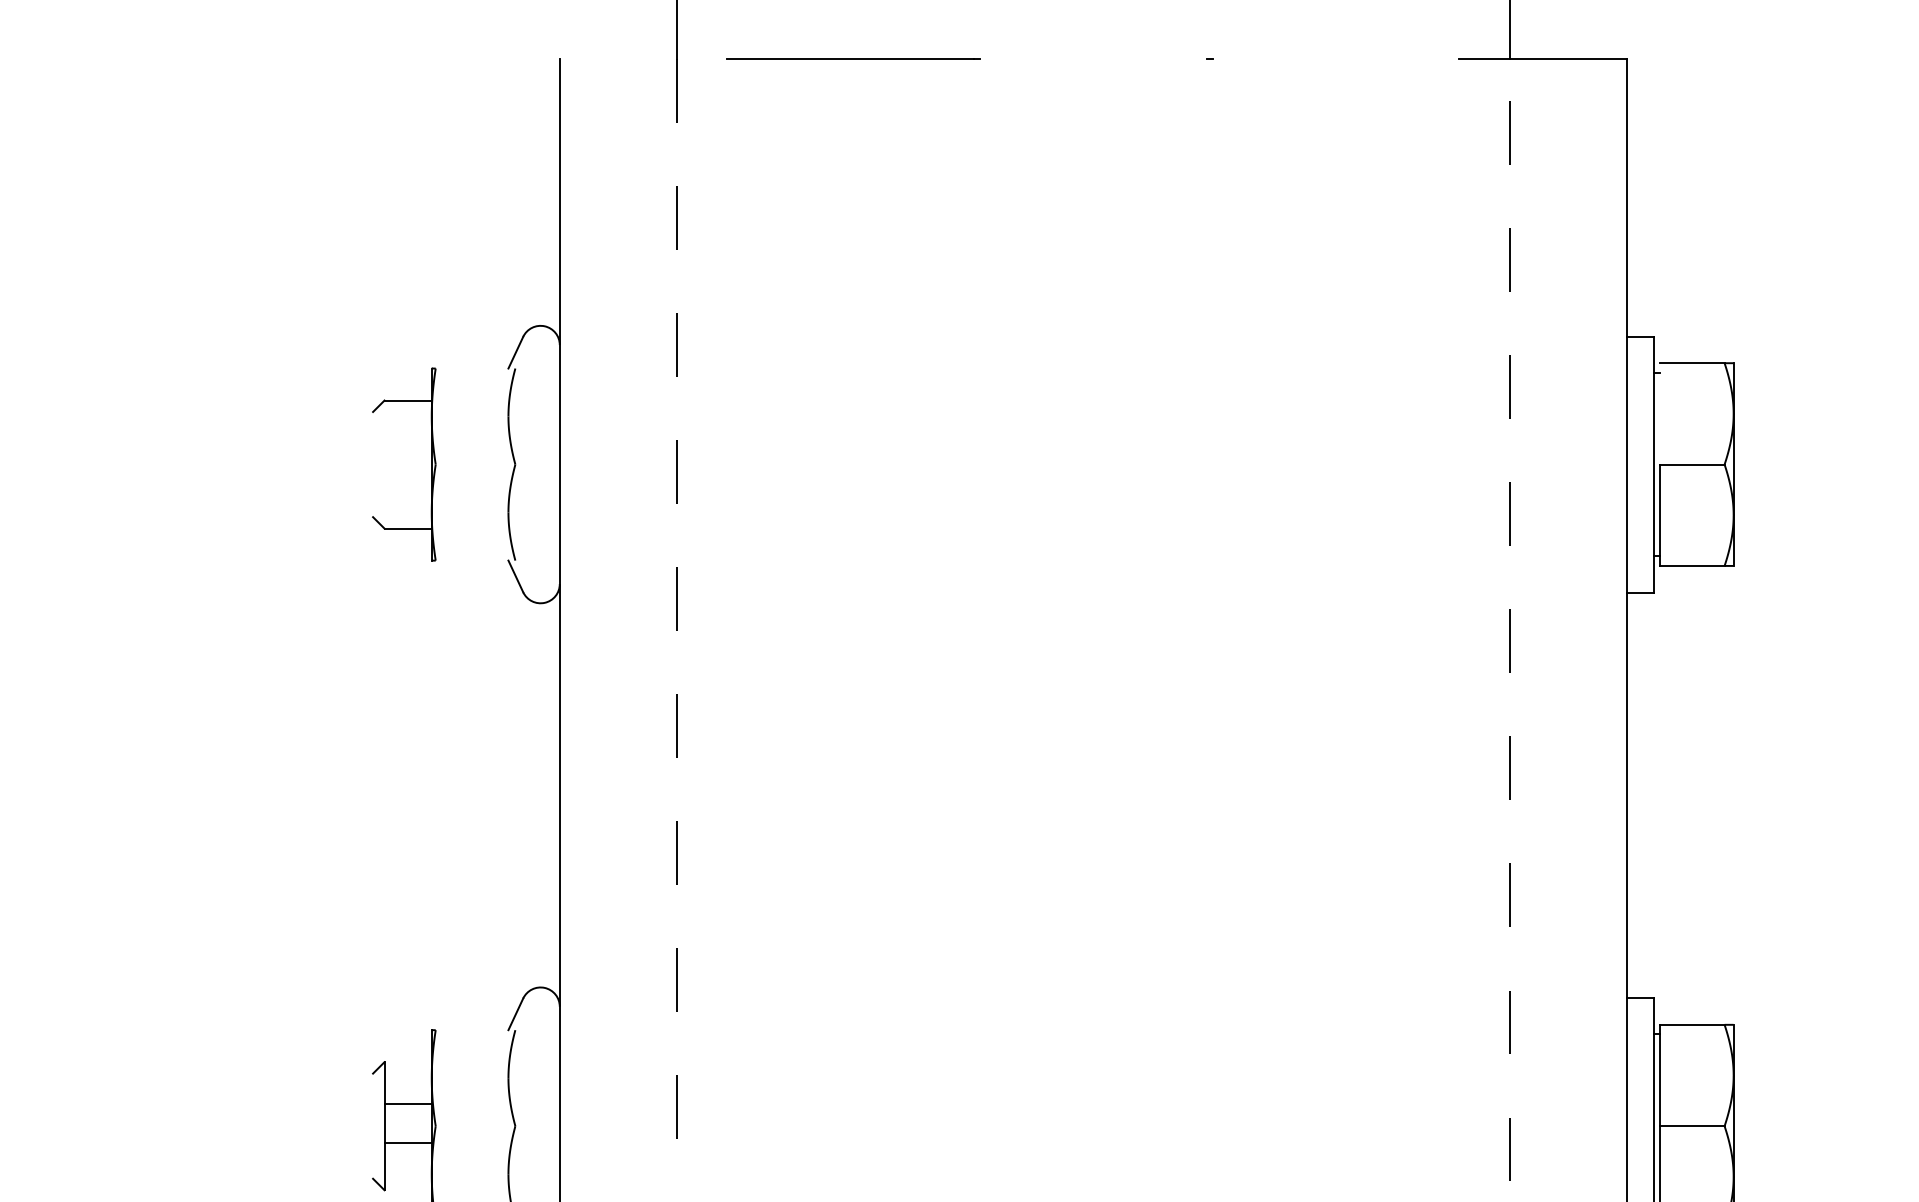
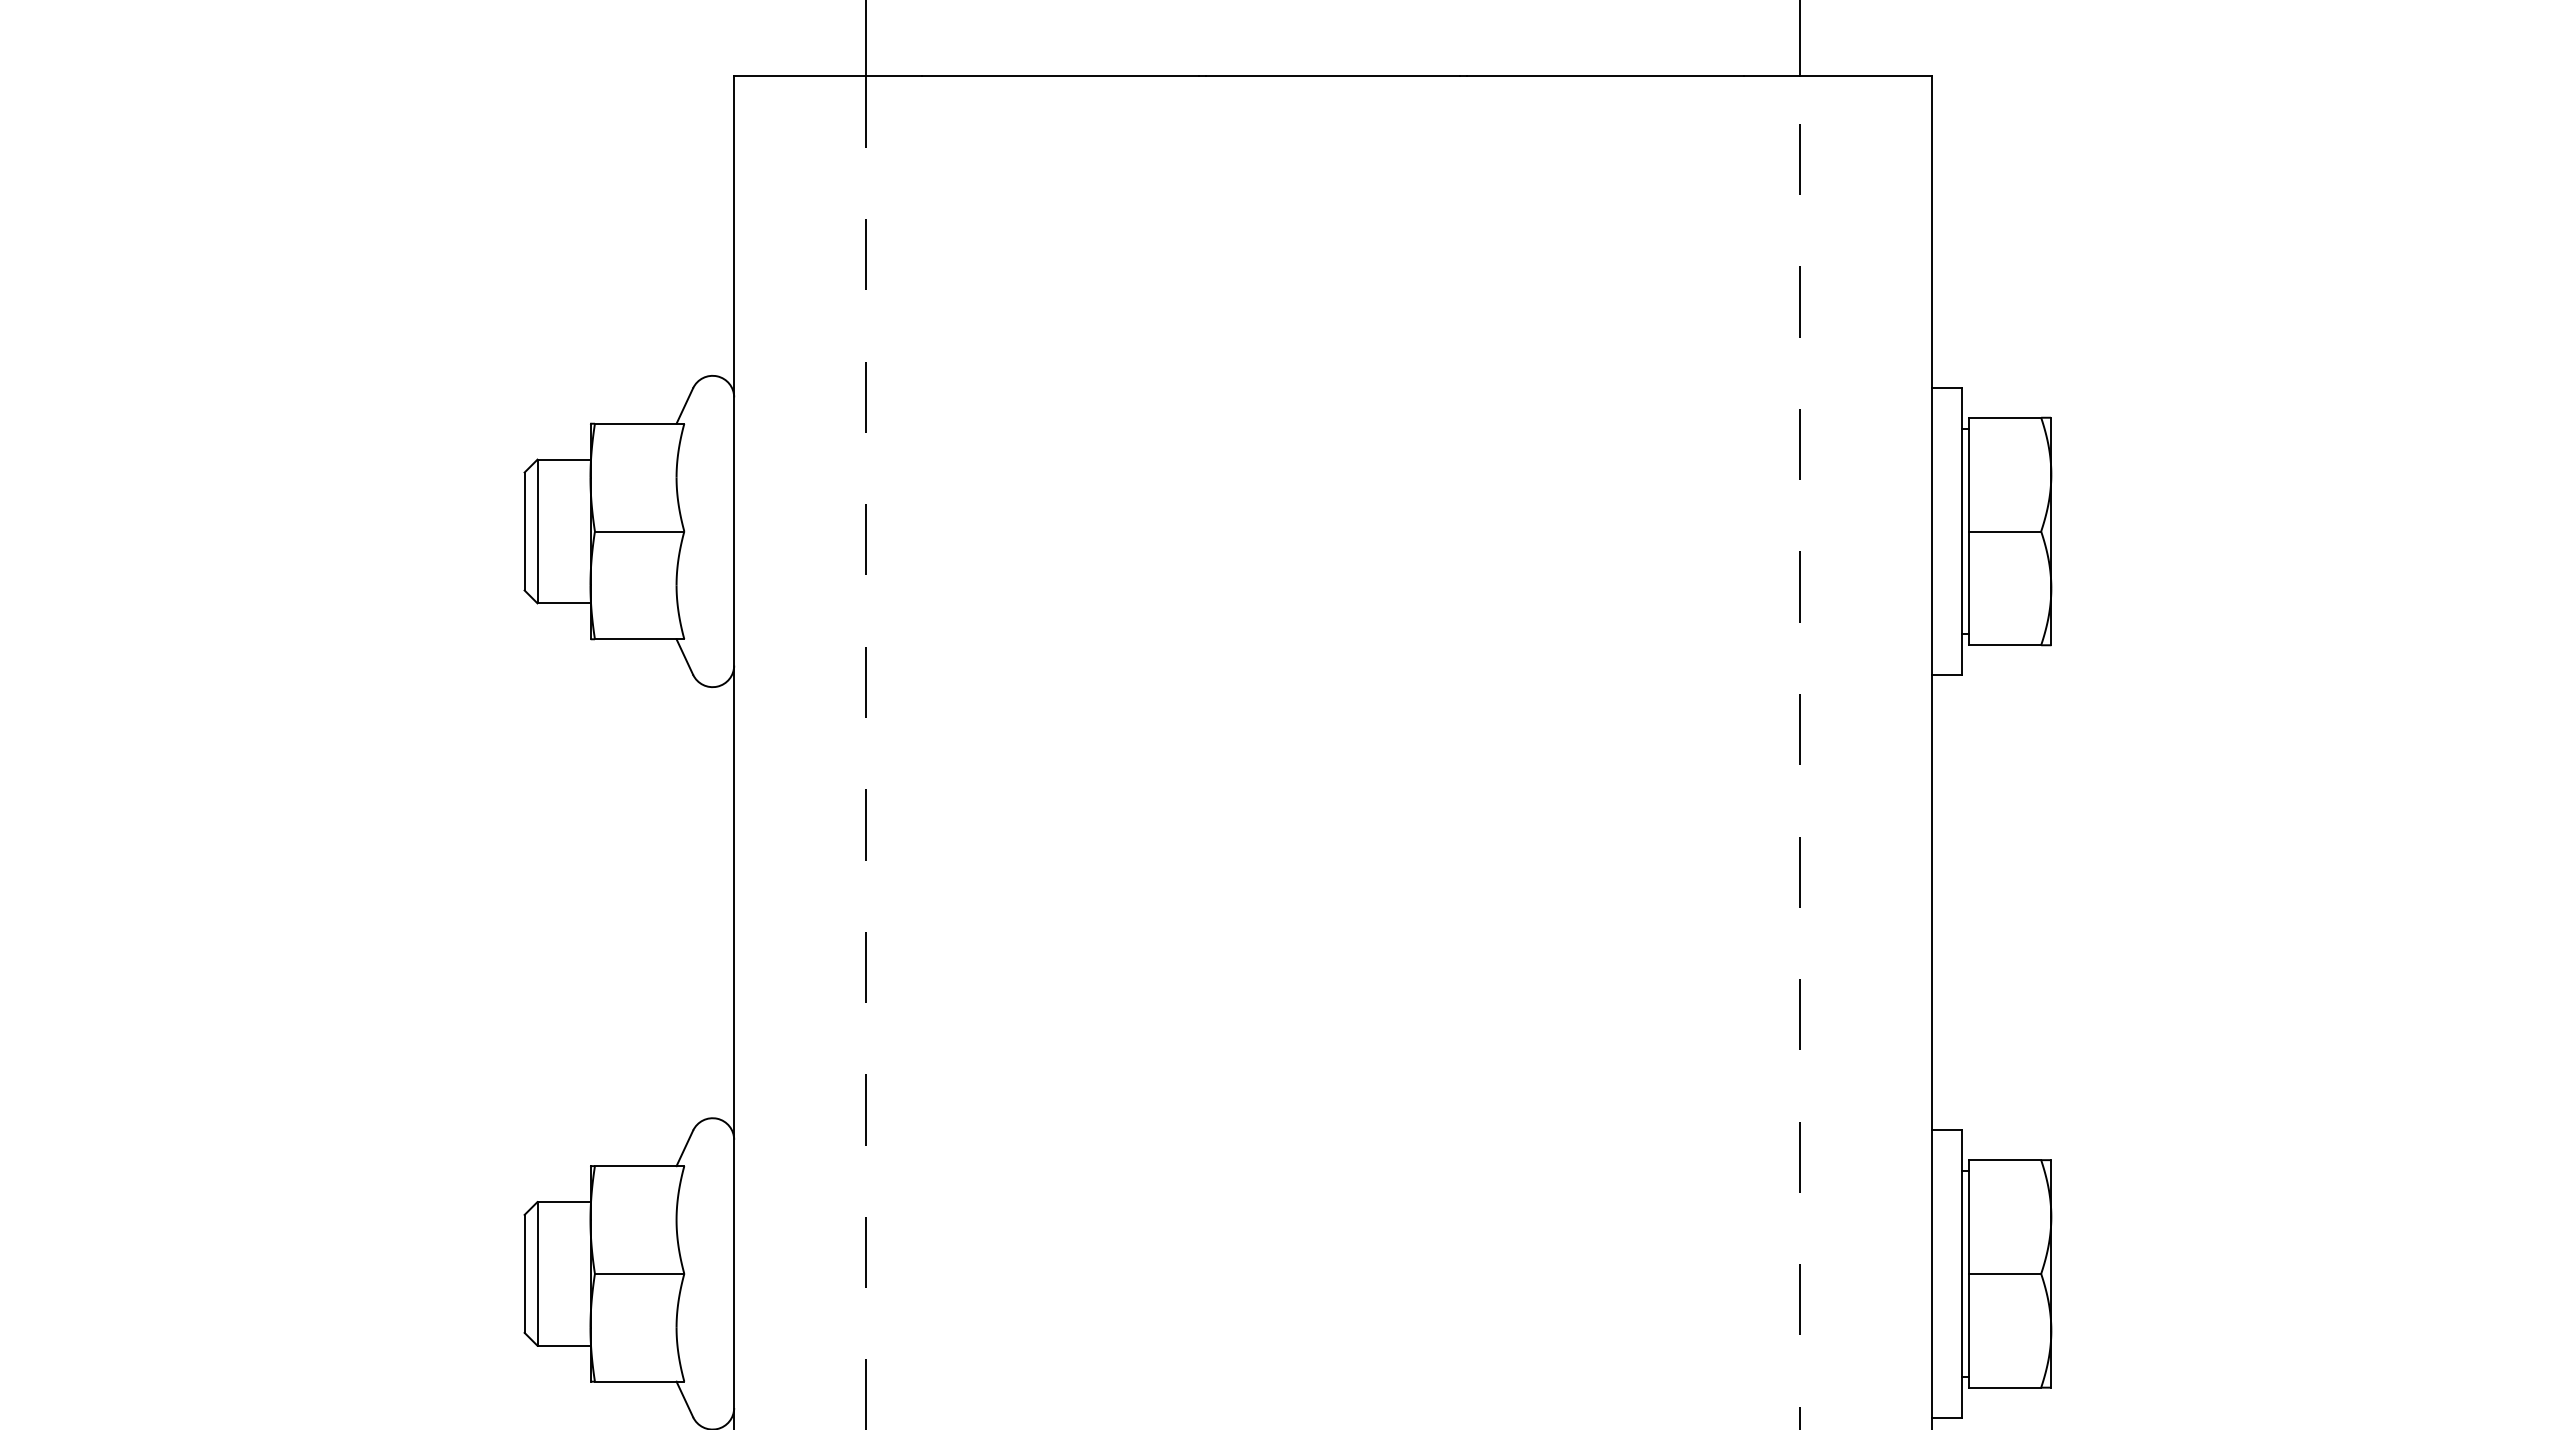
line: (643, 59) -> (828, 76), added
line: (1093, 59) -> (1332, 76), added
line: (1335, 59) -> (1604, 76), added
line: (475, 368) -> (639, 423), added
line: (1659, 413) -> (1968, 474), added
line: (372, 464) -> (524, 531), added
line: (384, 464) -> (537, 531), added
line: (475, 464) -> (639, 531), added
line: (475, 560) -> (639, 639), added
line: (475, 1030) -> (639, 1166), added
line: (407, 1104) -> (563, 1202), moved
line: (372, 1125) -> (524, 1273), added
line: (475, 1125) -> (639, 1273), added
line: (407, 1142) -> (563, 1345), moved

